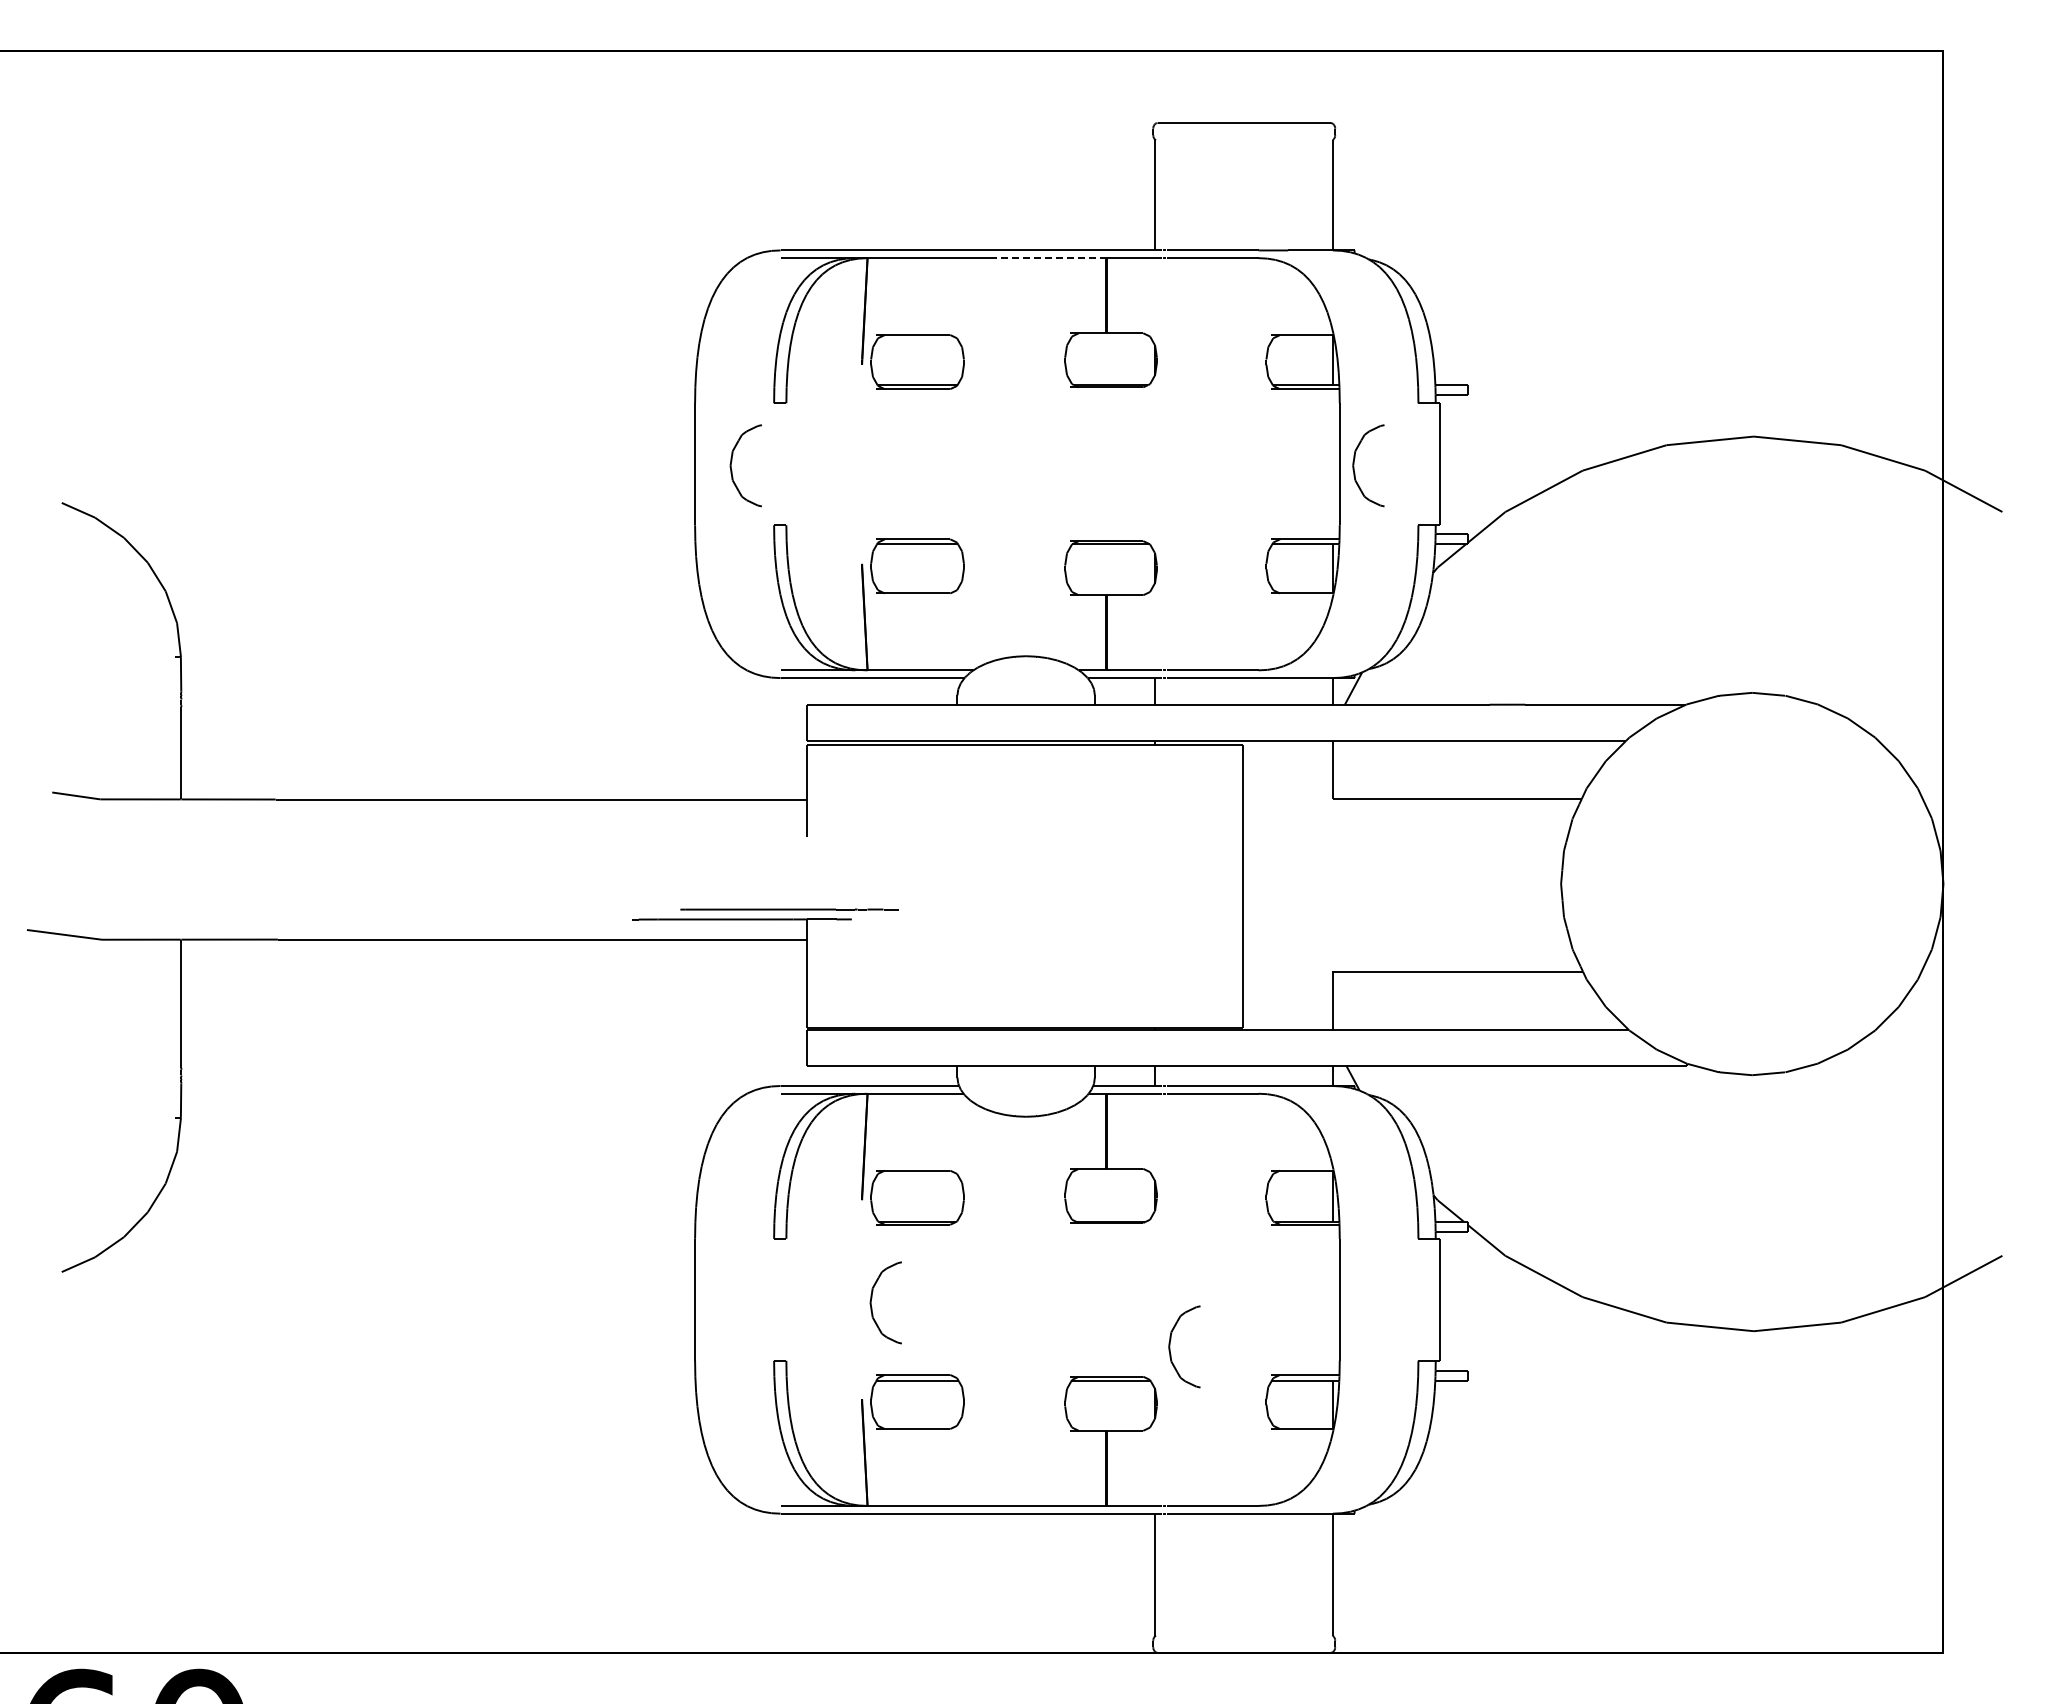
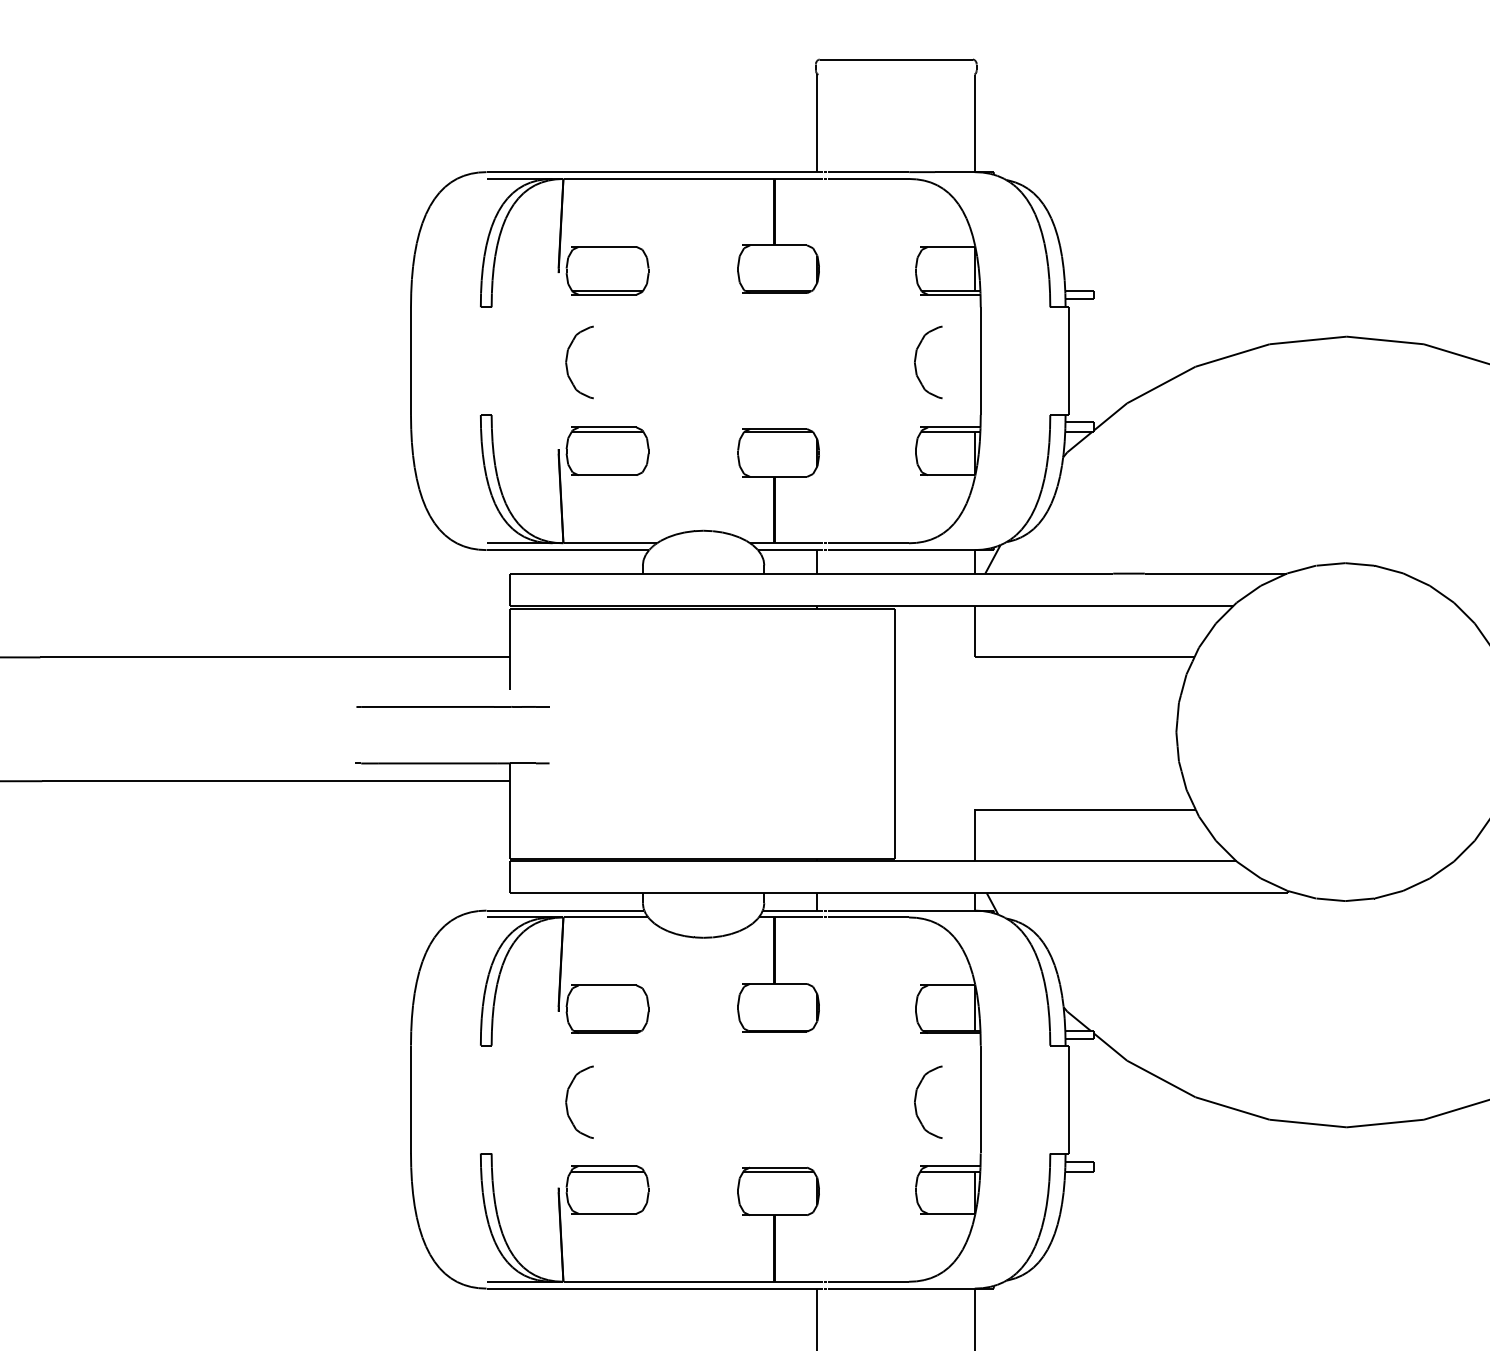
line: (1048, 258) -> (723, 179), dashed -> solid
part: (732, 461) -> (567, 358), moved
part: (1354, 465) -> (916, 362), moved
line: (789, 909) -> (452, 706), moved
part: (1170, 1346) -> (916, 1101), moved

